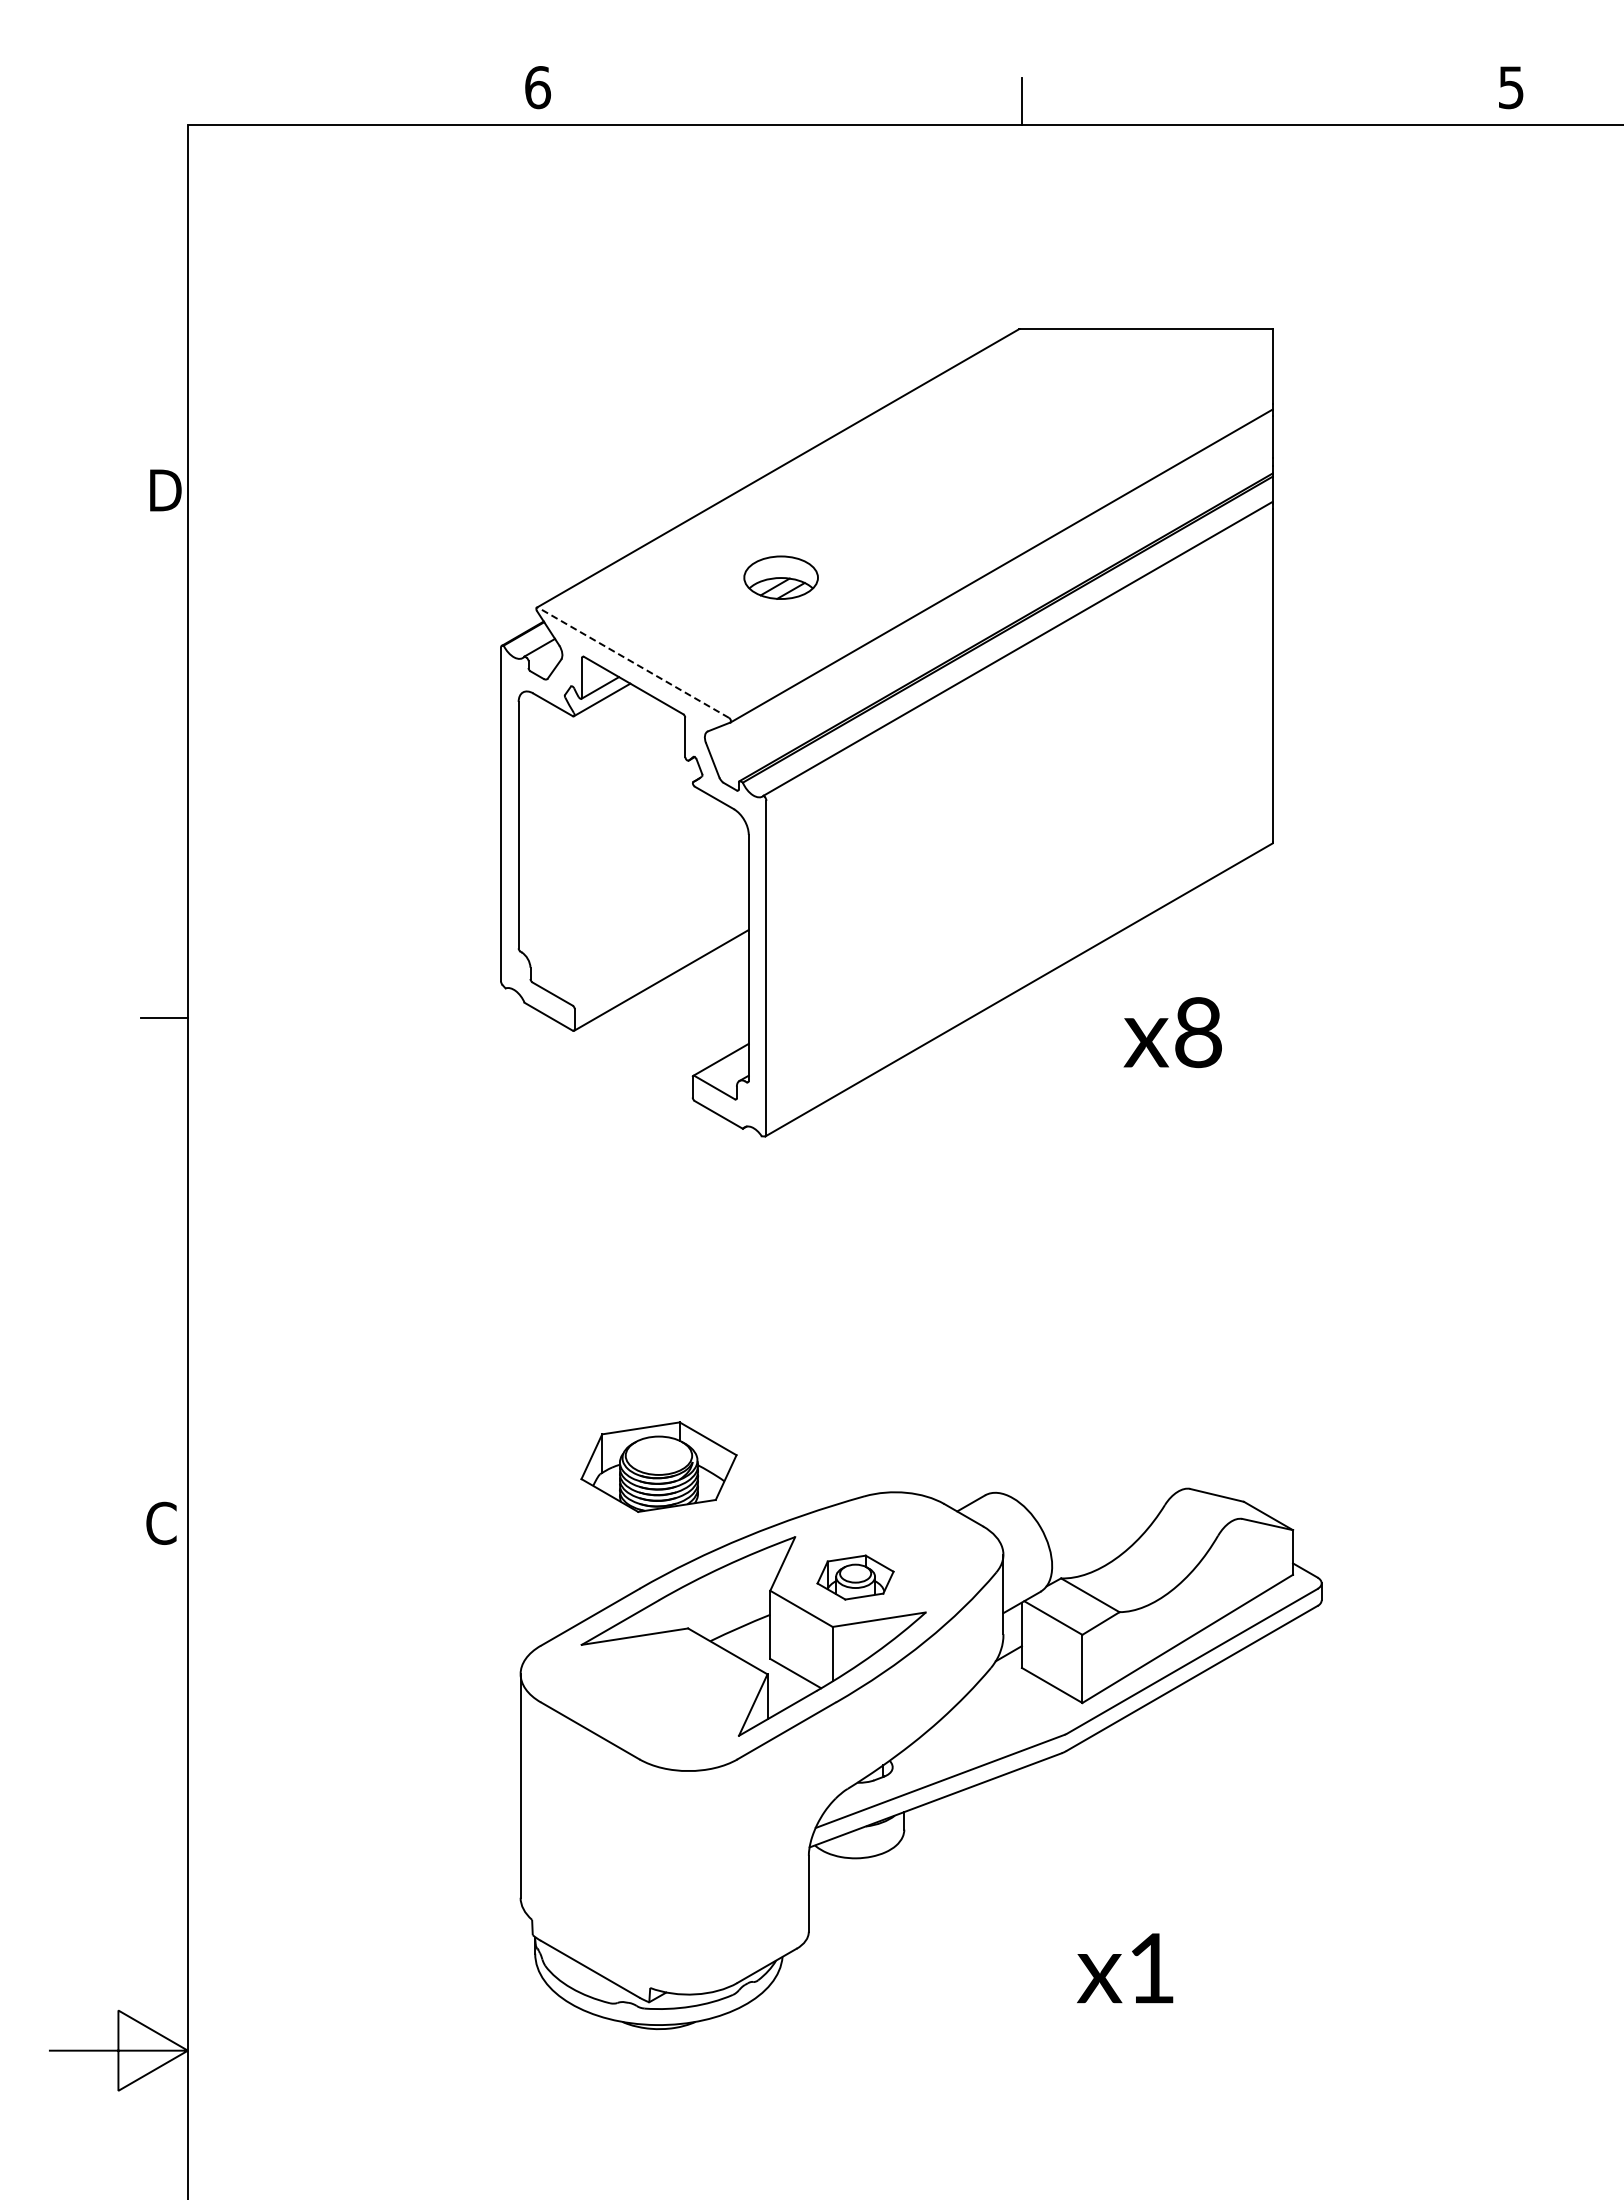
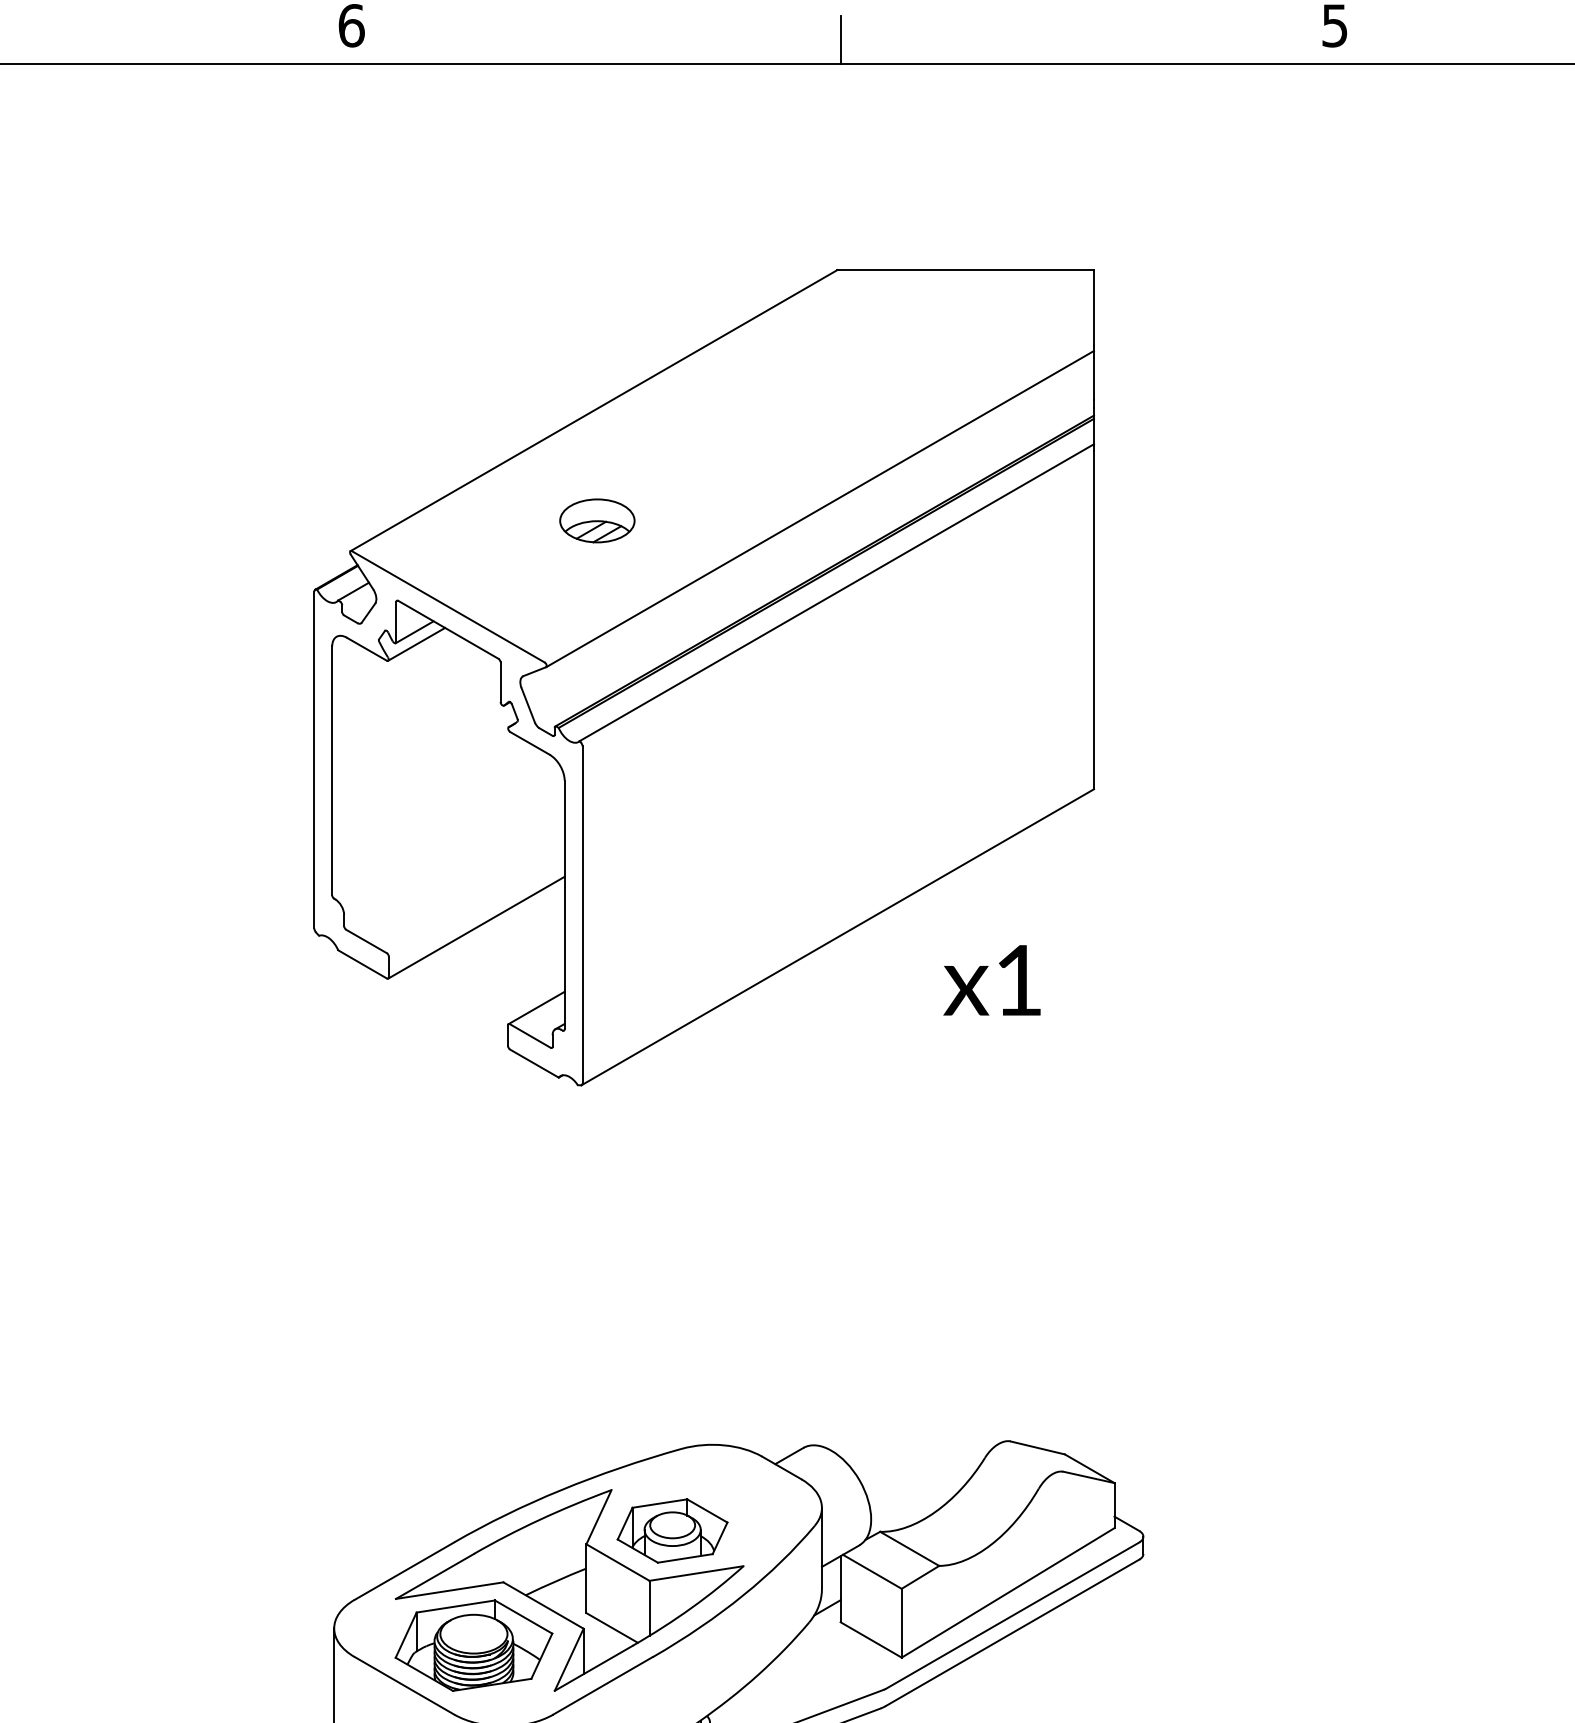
line: (633, 662) -> (448, 606), dashed -> solid
text: (1198, 1032) -> (1018, 980), x8 -> x1
part: (658, 1466) -> (473, 1645), moved
part: (855, 1577) -> (672, 1530), size x1.43

